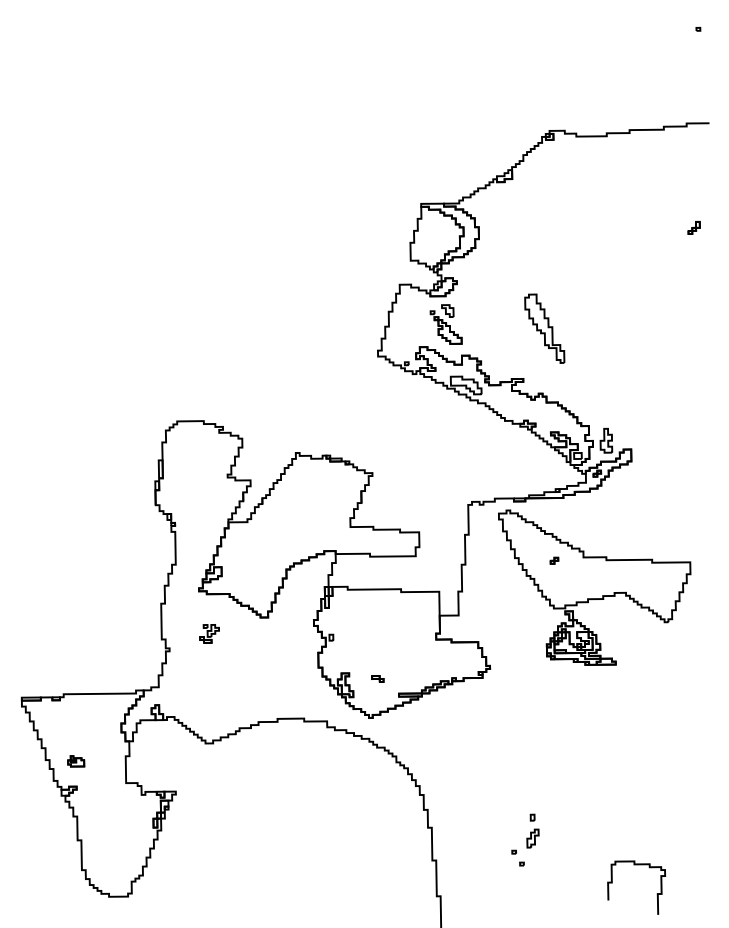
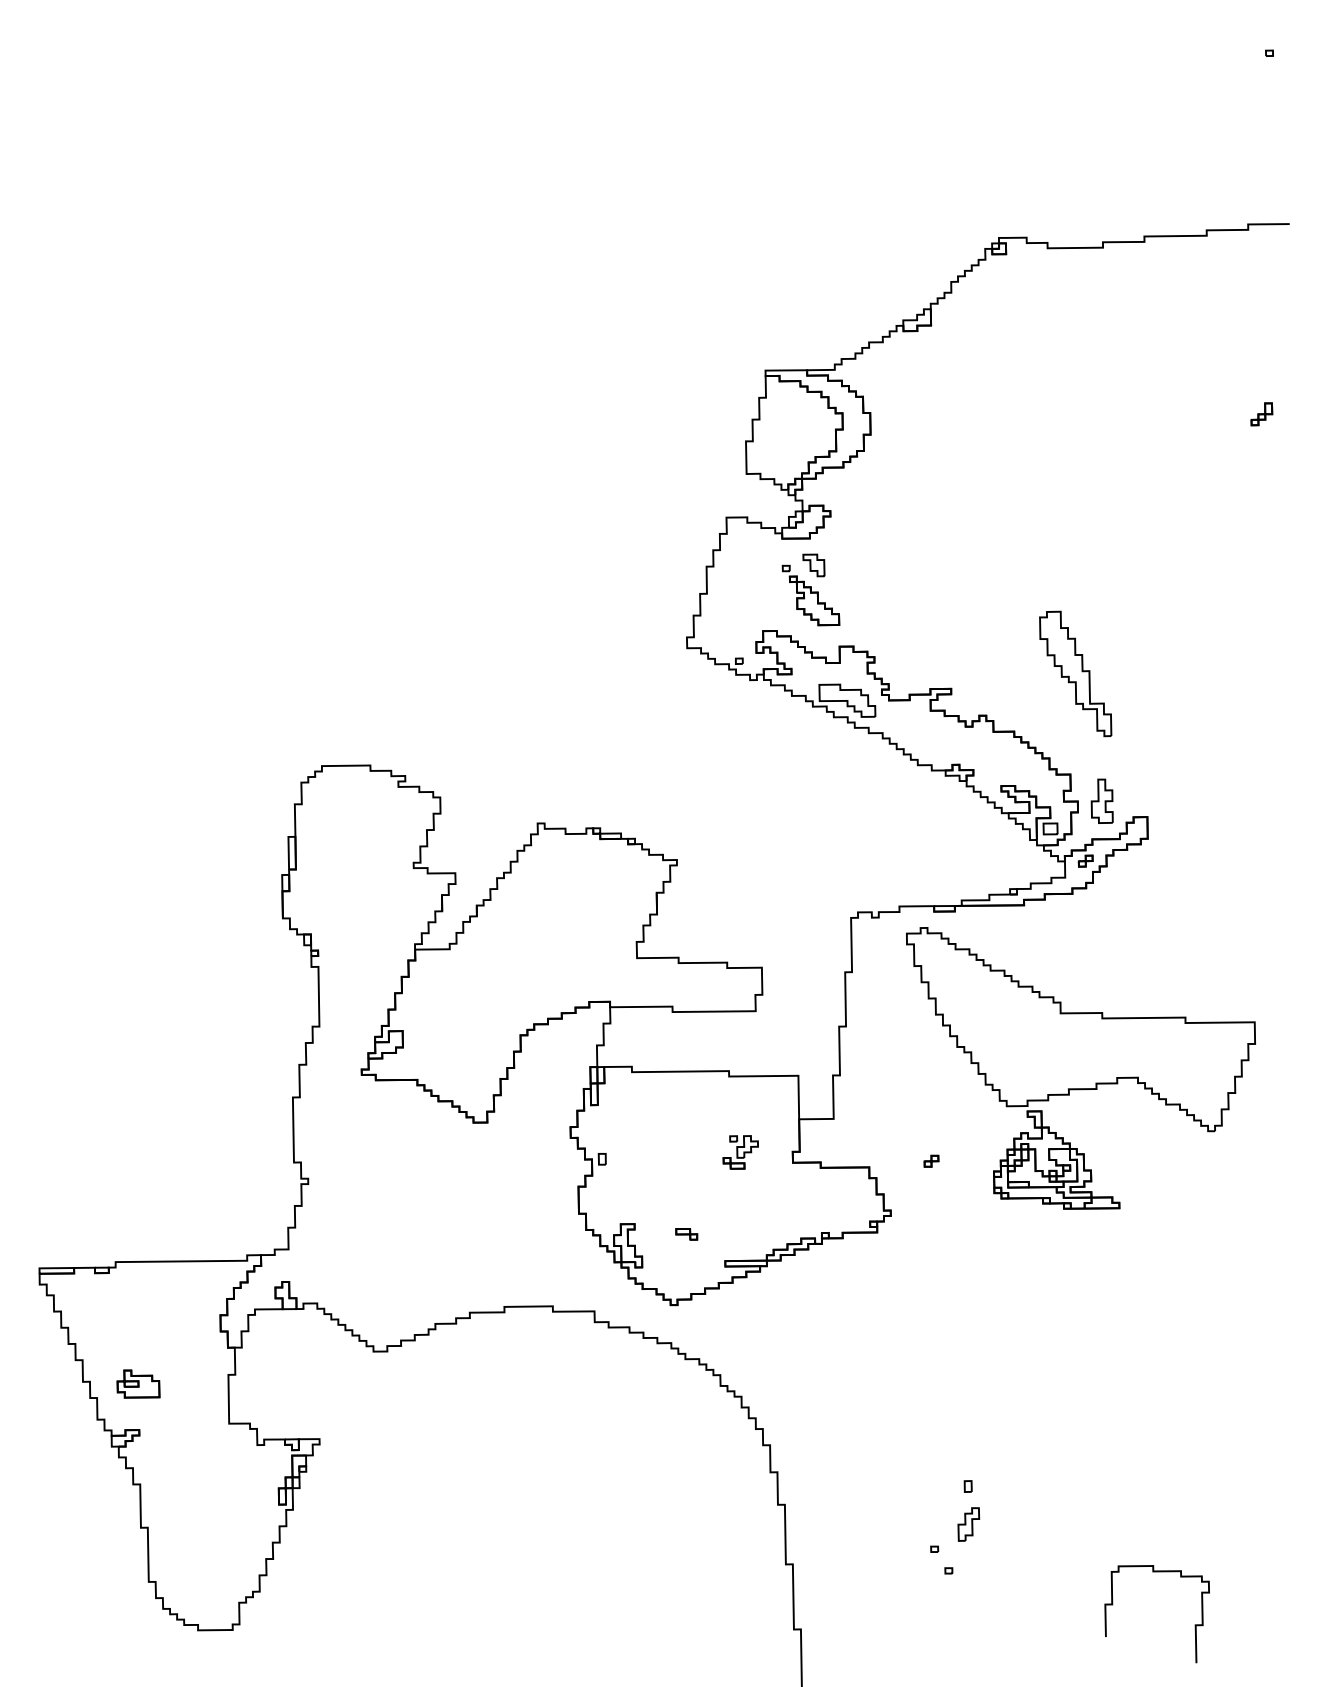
part: (544, 328) -> (1075, 673), moved
part: (554, 560) -> (931, 1160), moved
part: (209, 633) -> (740, 1151), moved
part: (75, 761) -> (137, 1384), size x1.43

